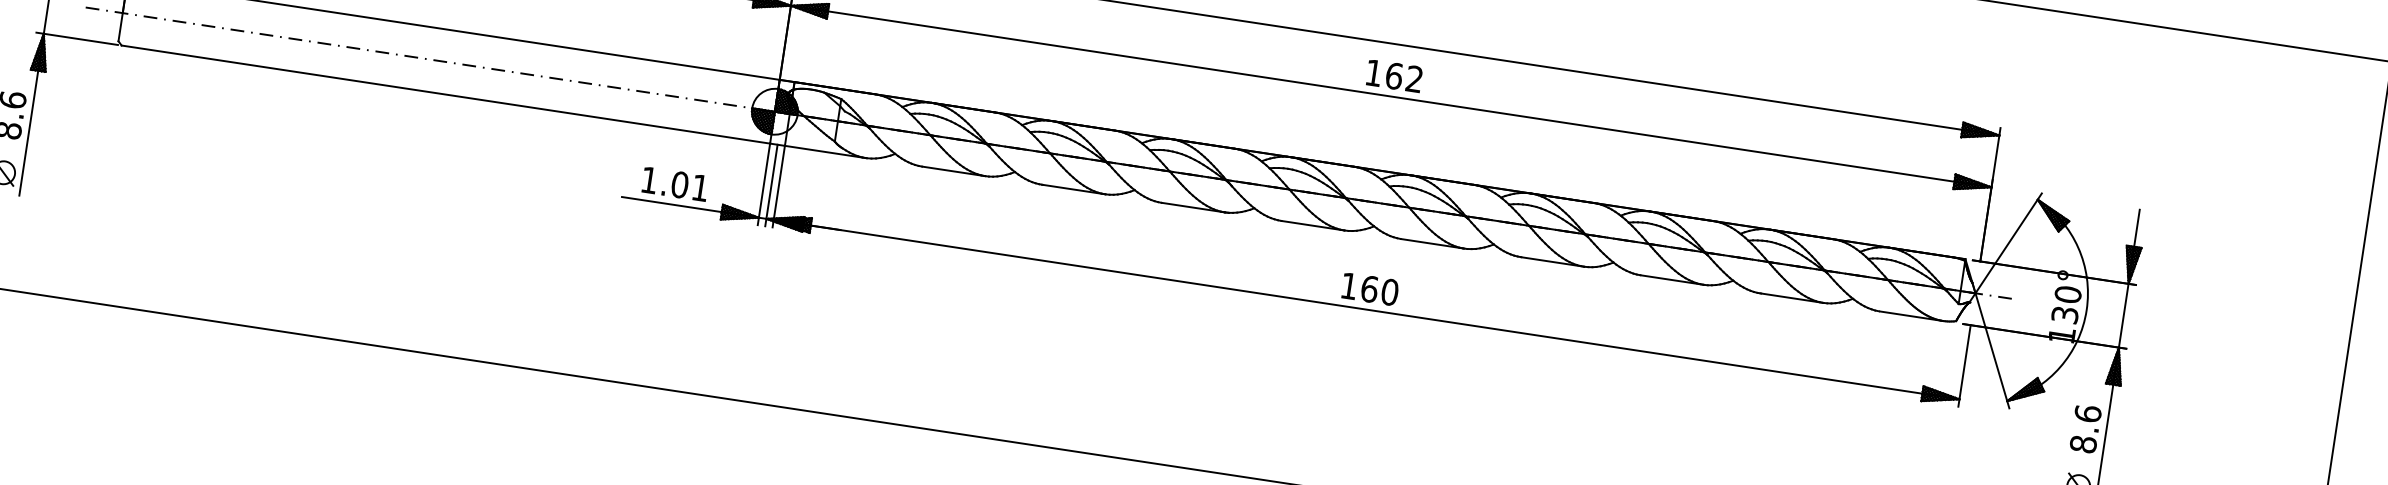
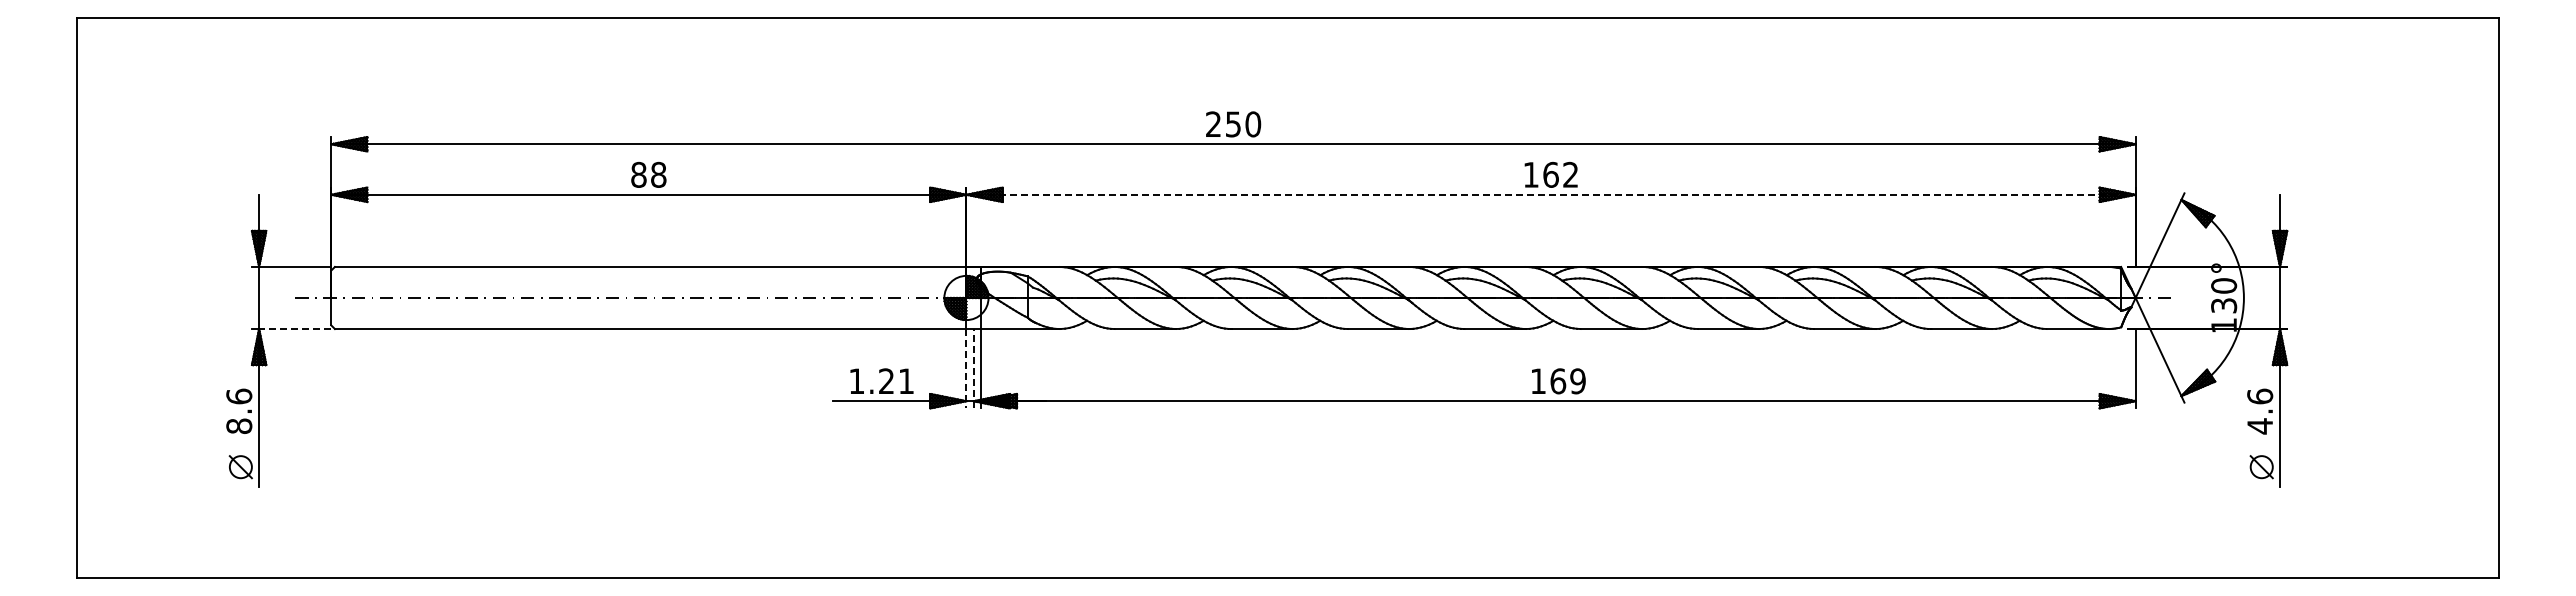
line: (80, 39) -> (294, 329), solid -> dashed
line: (1391, 96) -> (1551, 194), solid -> dashed
line: (764, 184) -> (966, 368), solid -> dashed
text: (679, 185) -> (886, 381), 1.01 -> 1.21
line: (771, 185) -> (973, 368), solid -> dashed
text: (1389, 292) -> (1577, 381), 160 -> 169
text: (2083, 444) -> (2260, 426), 8.6 -> 4.6

